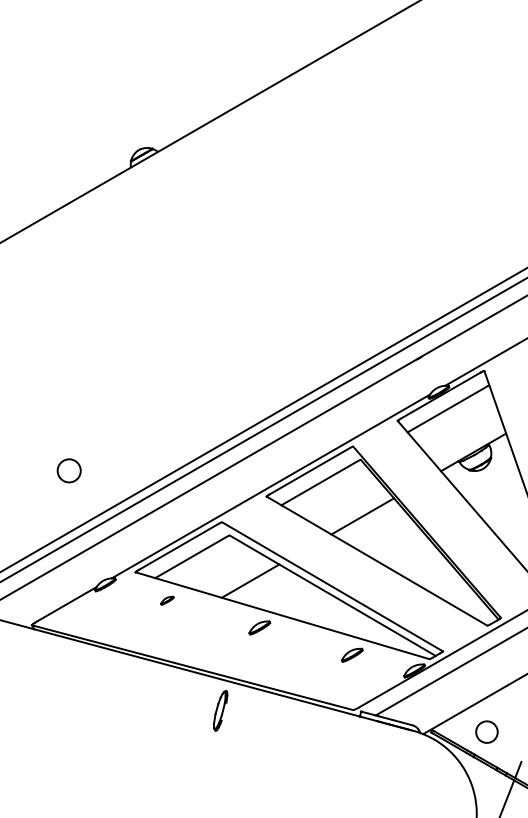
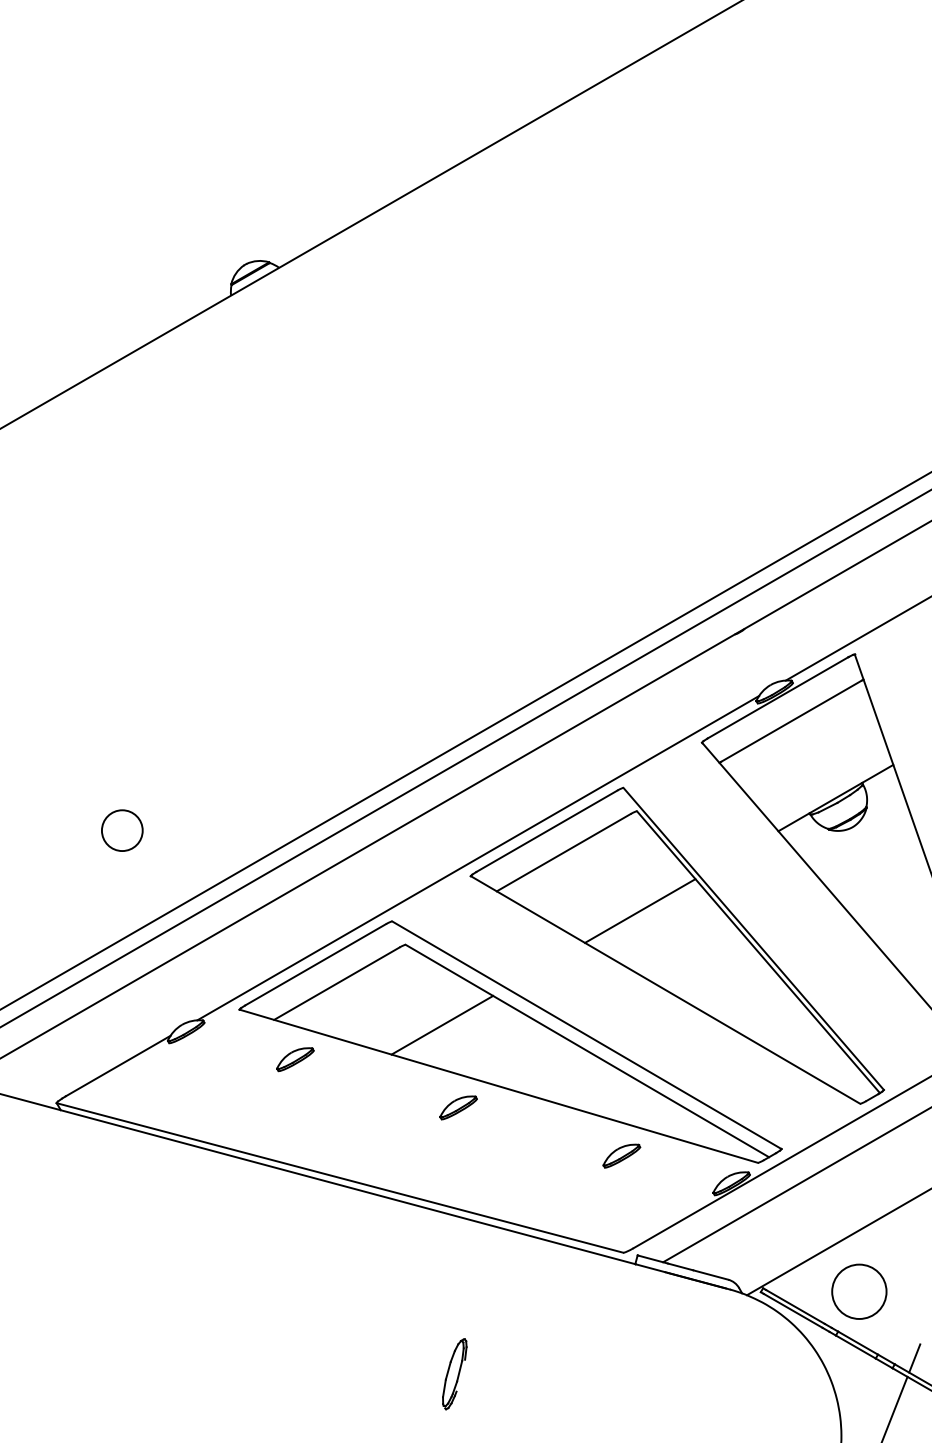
part: (167, 600) -> (295, 1059), size x1.67
part: (220, 710) -> (454, 1373), moved
circle: (486, 731) -> (858, 1290), size x1.43

